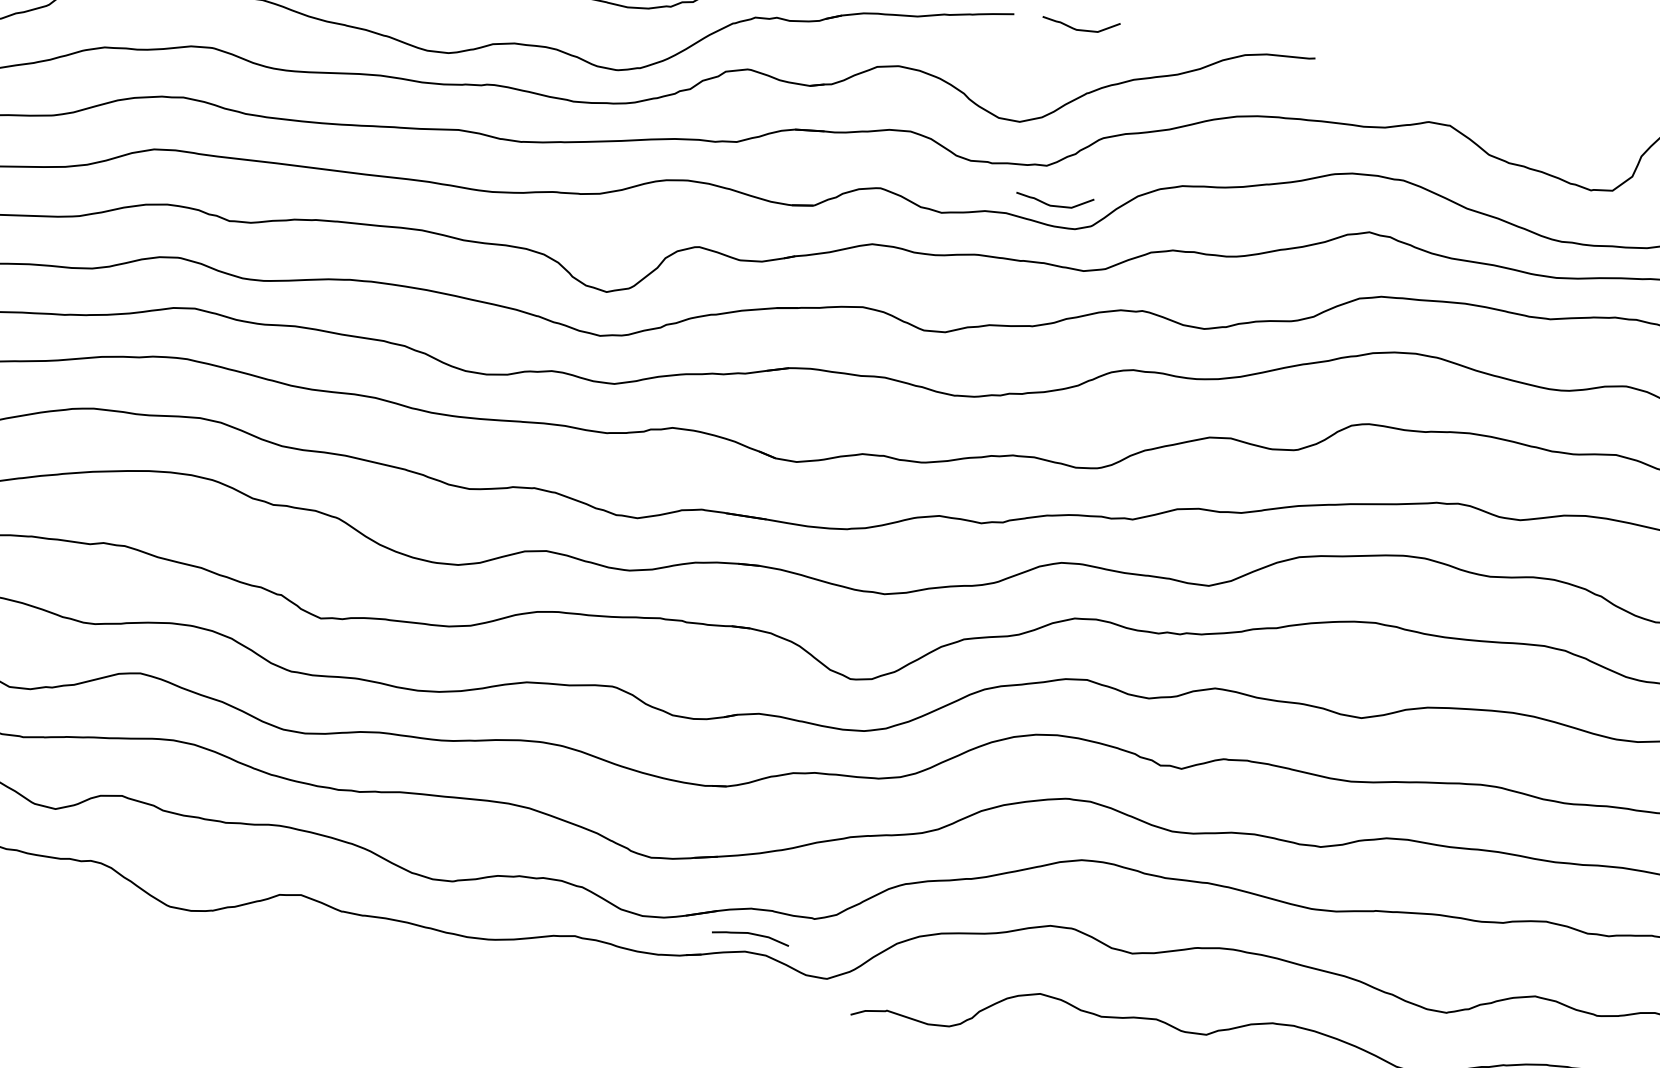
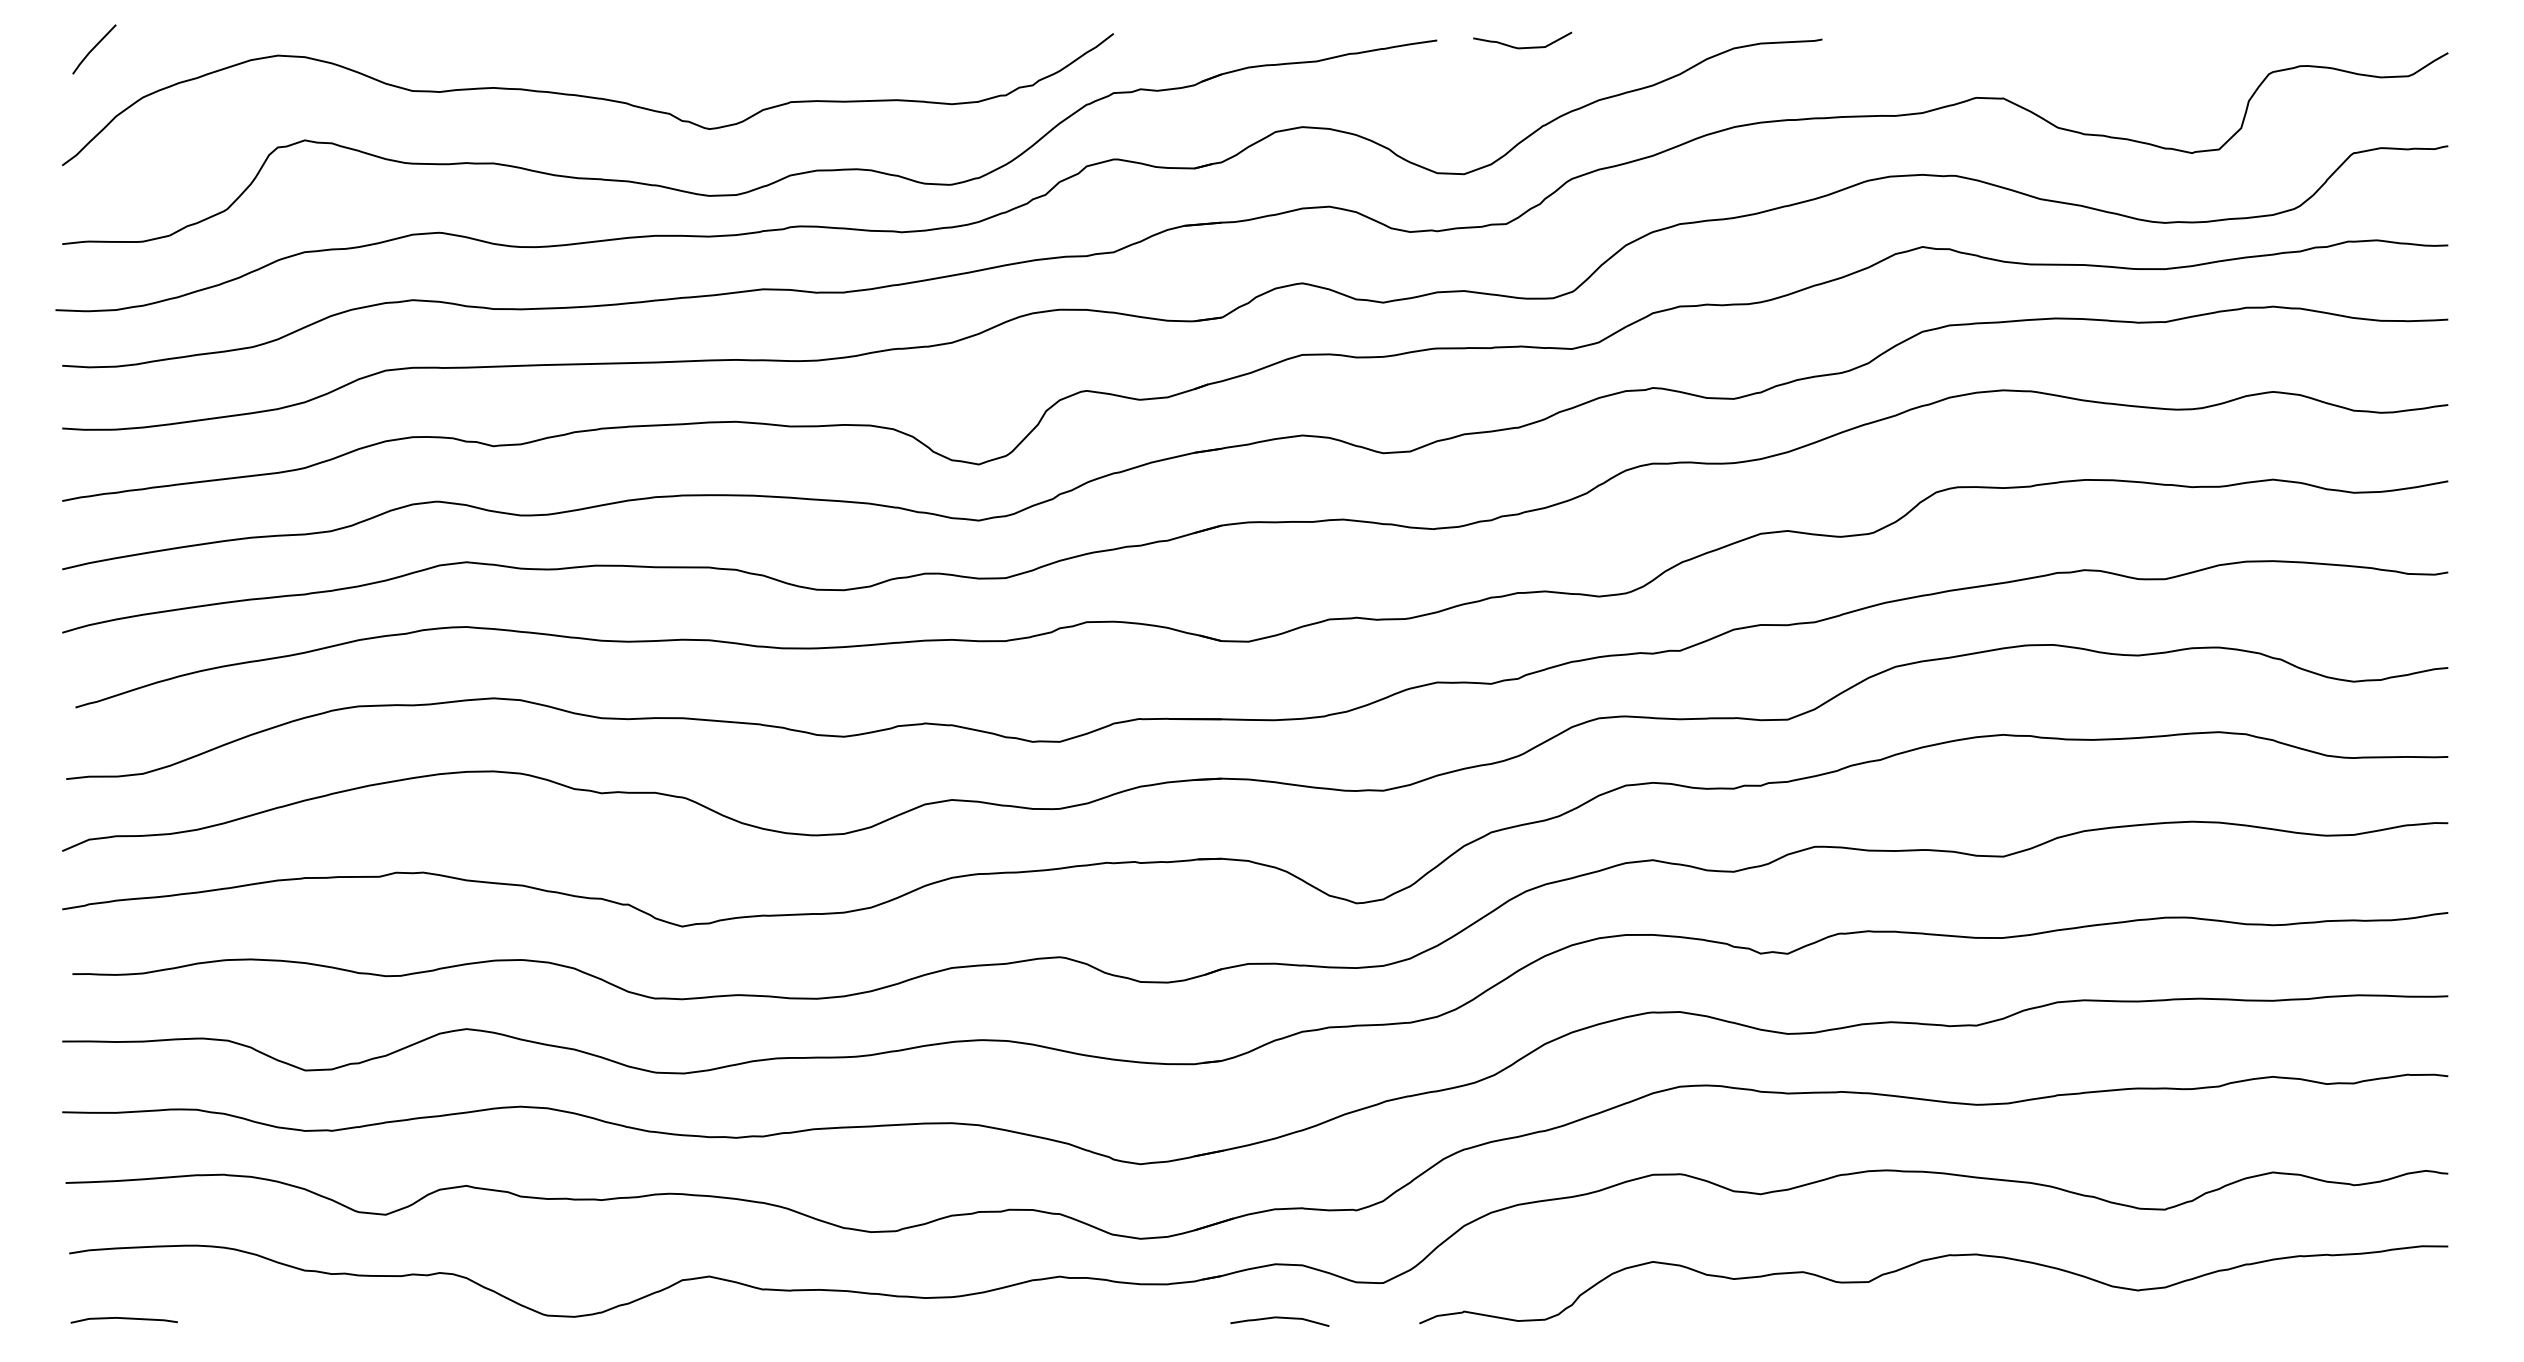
curve: (1053, 205) -> (1522, 272), removed
curve: (750, 934) -> (1279, 1318), moved

